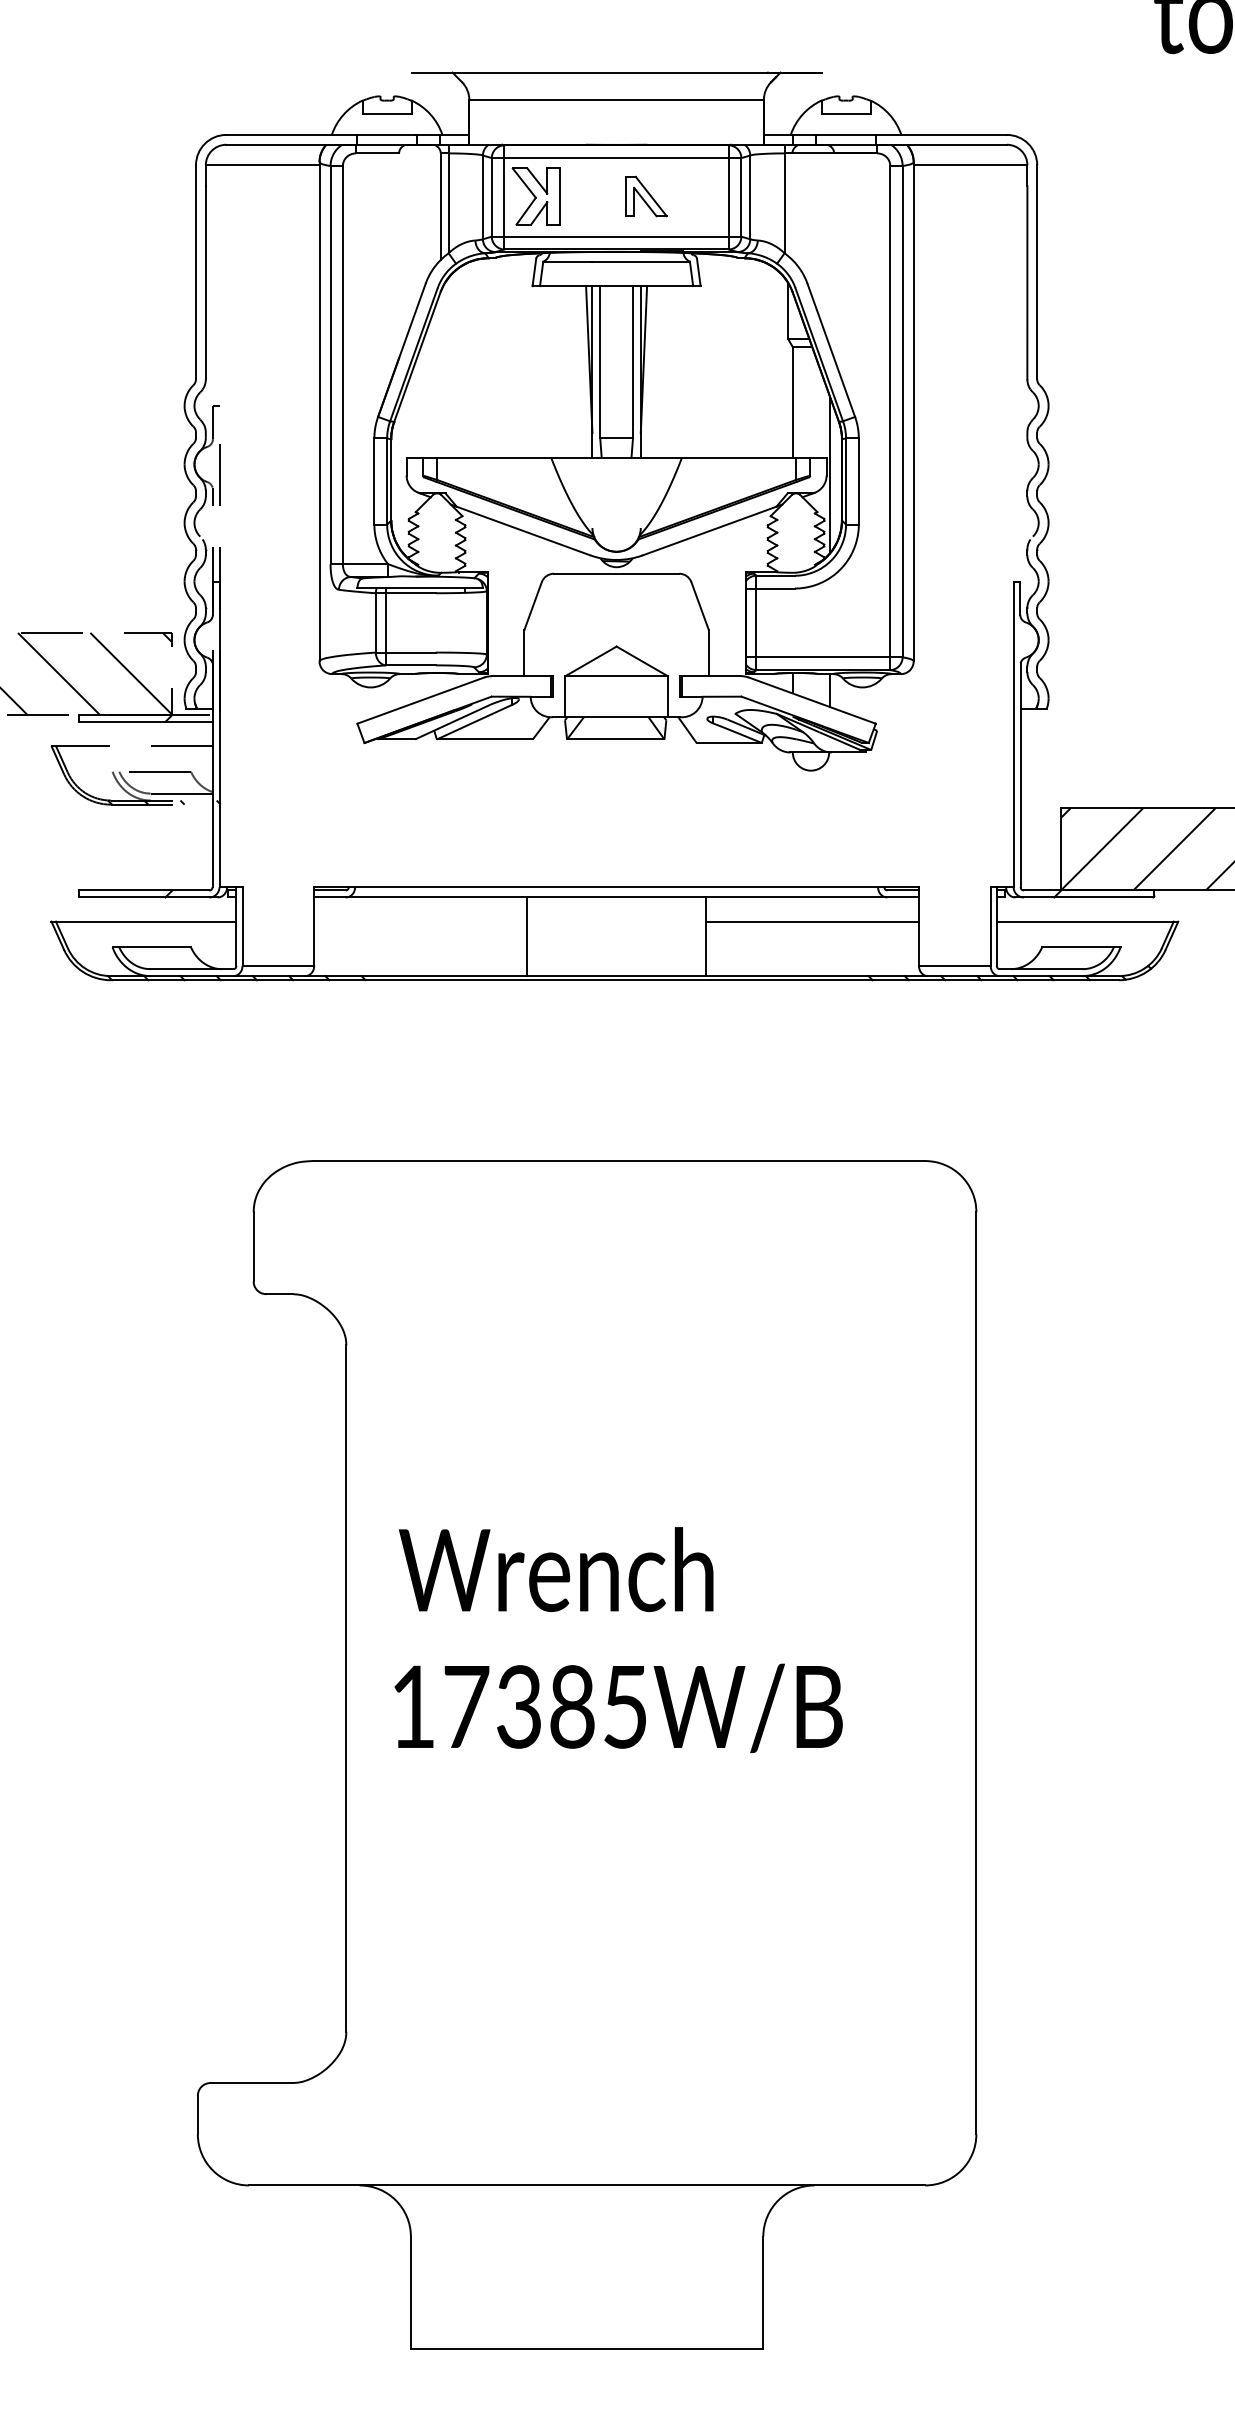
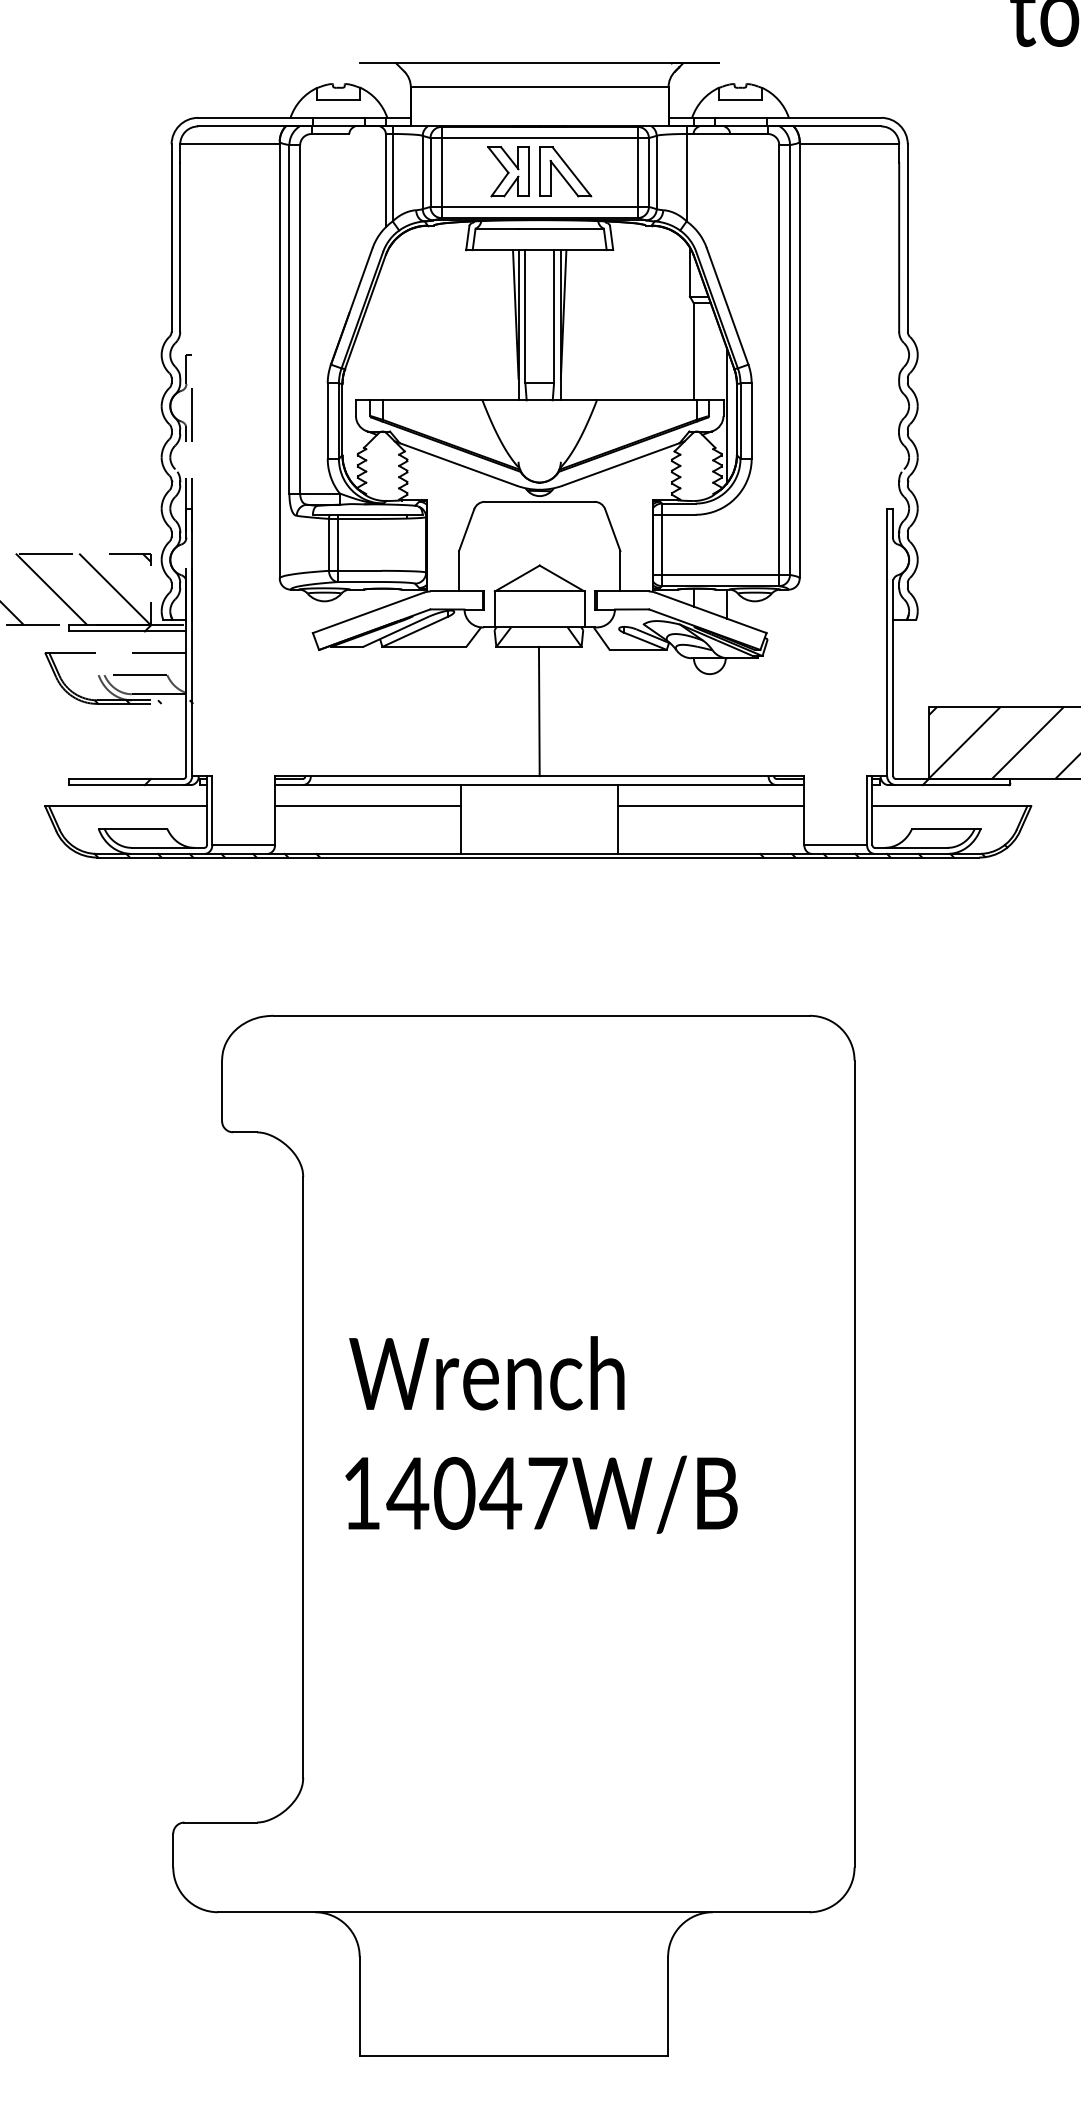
part: (535, 196) -> (508, 171), moved
part: (646, 196) -> (565, 171), size x1.43
line: (615, 813) -> (538, 711), added
line: (420, 921) -> (368, 806), added
text: (544, 1706) -> (476, 1493), 17385W/B -> 14047W/B

